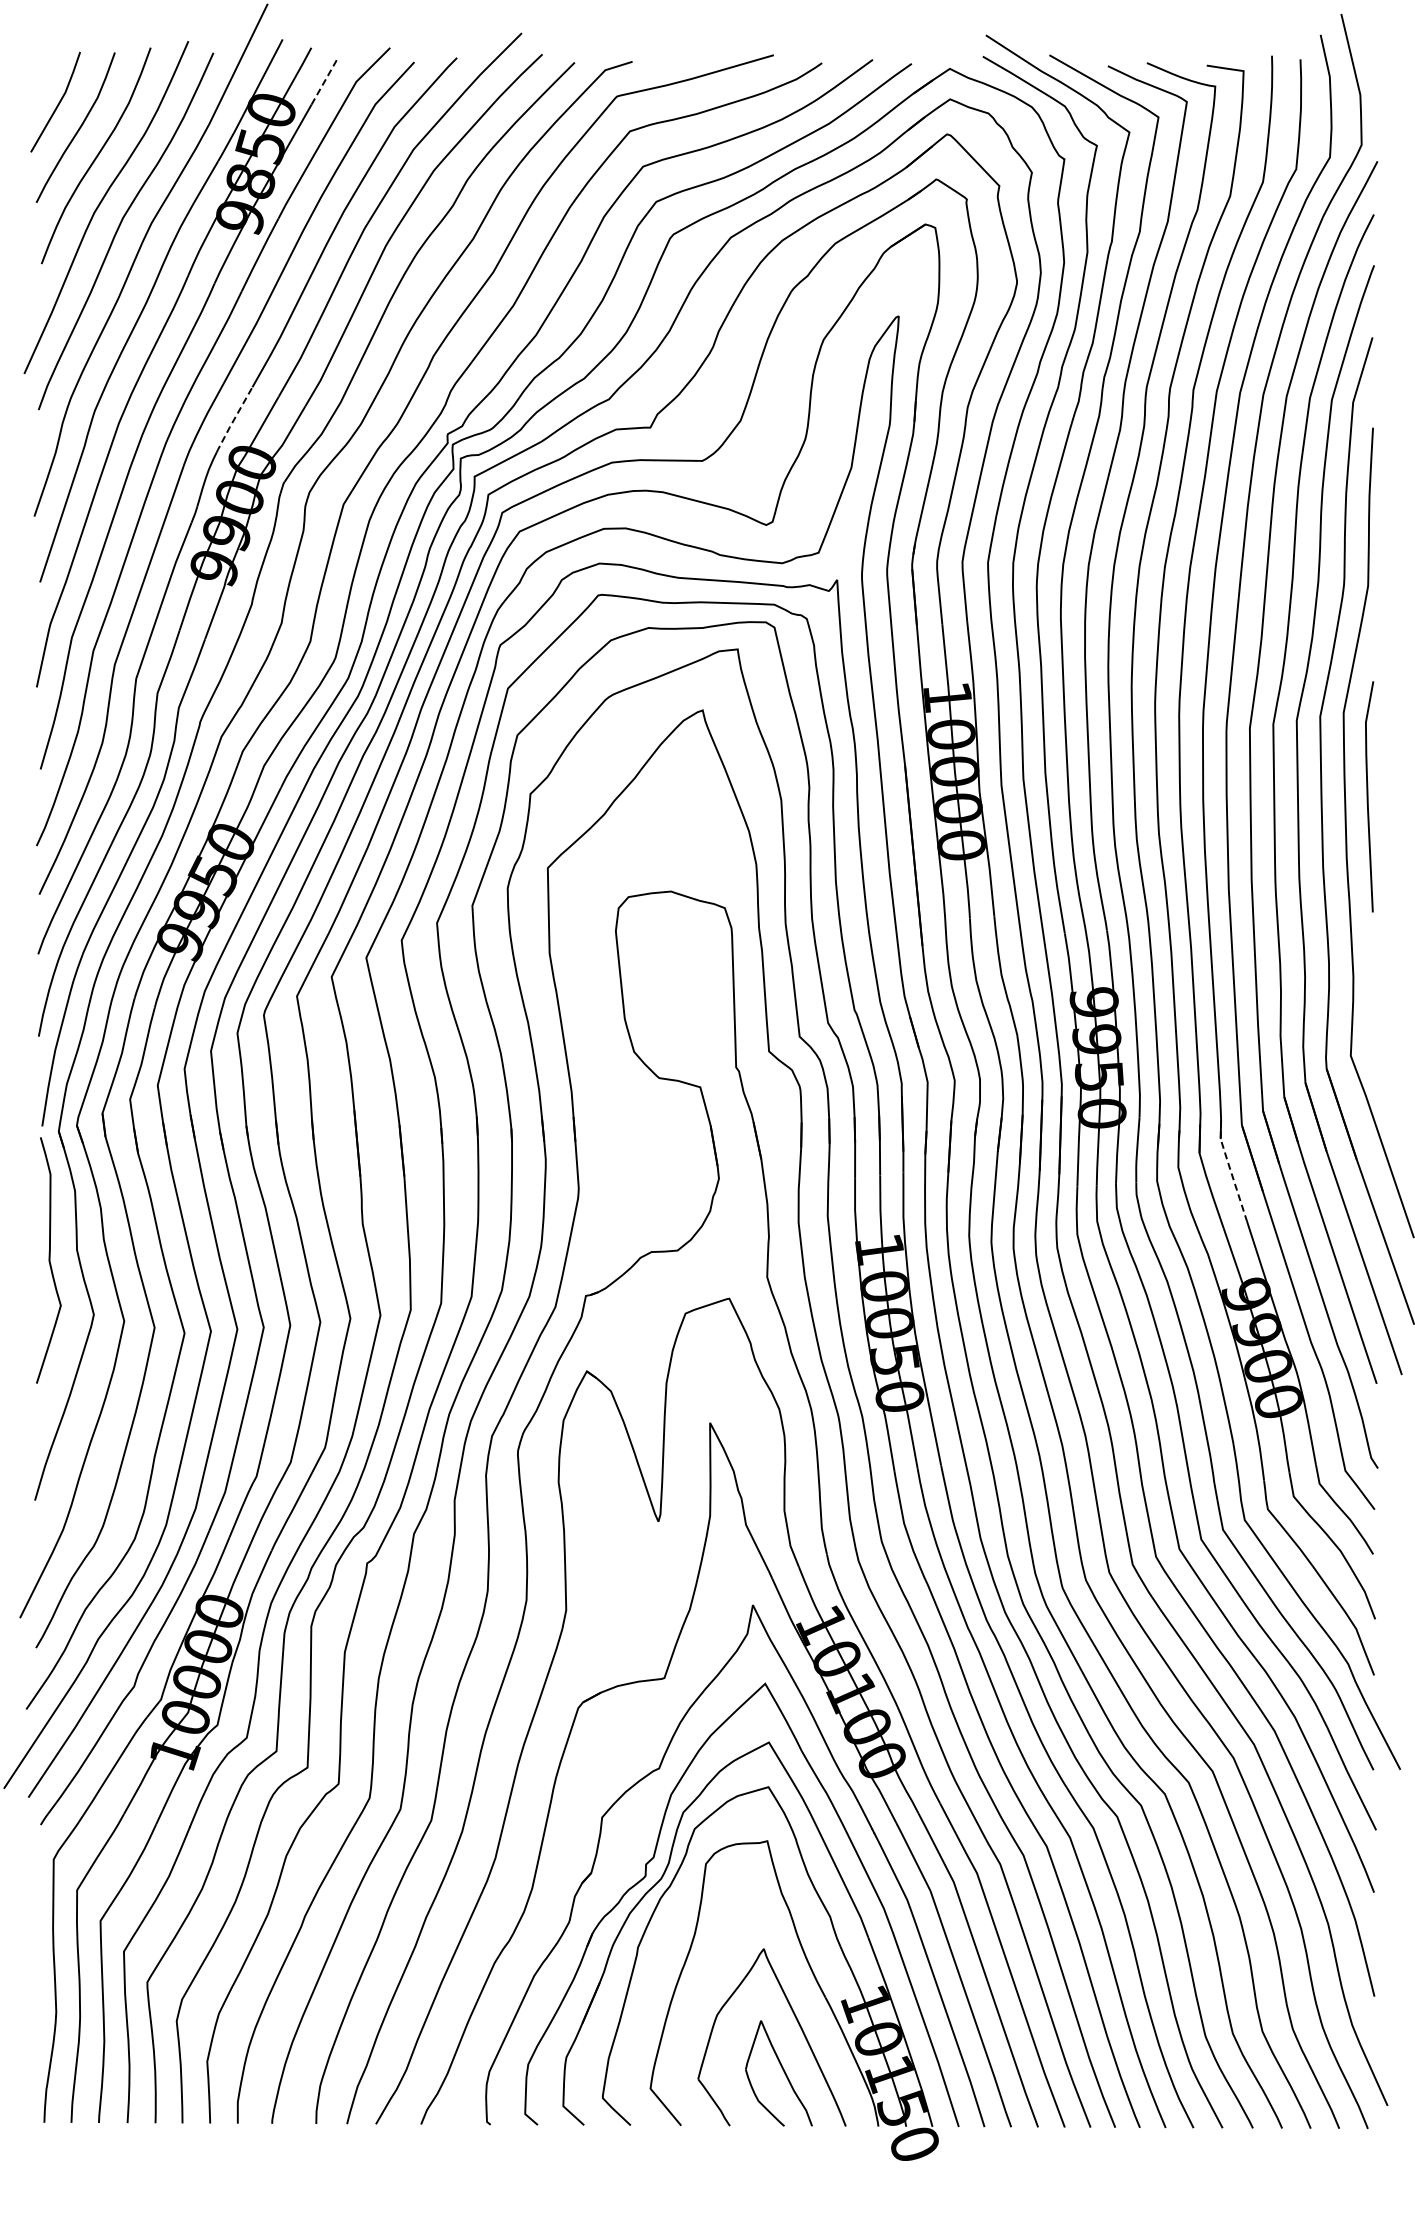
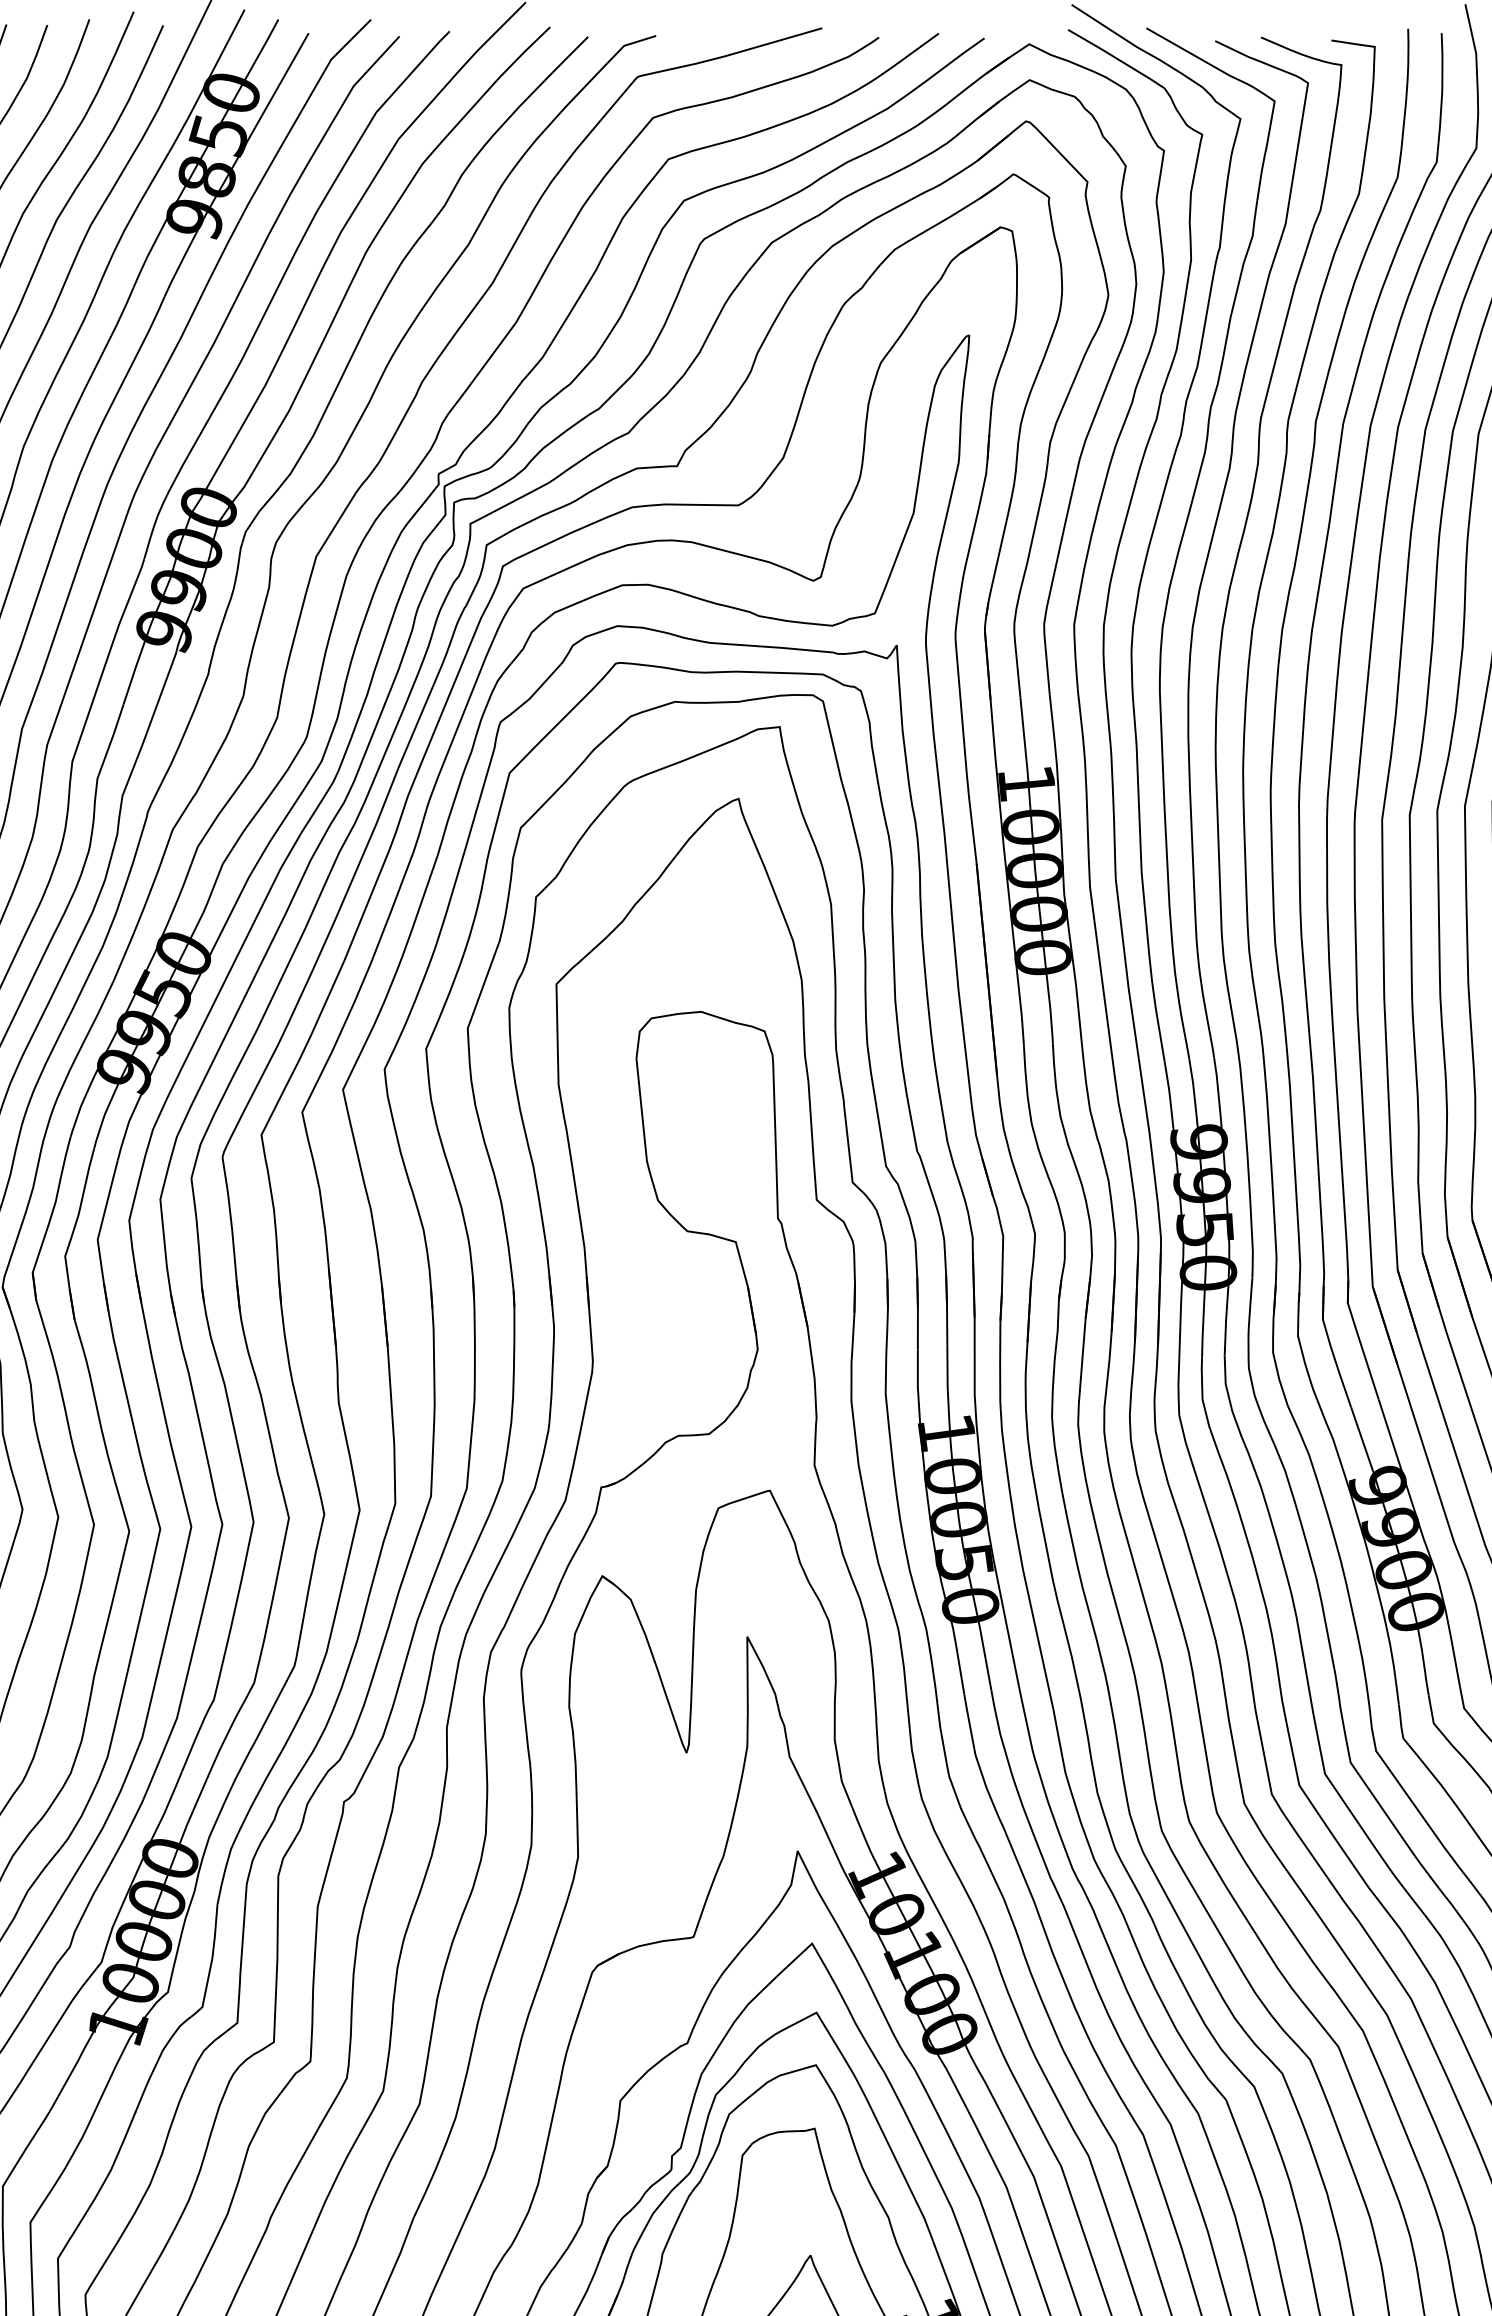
line: (324, 82) -> (293, 60), dashed -> solid
line: (233, 420) -> (186, 457), dashed -> solid
line: (1230, 1169) -> (1359, 1338), dashed -> solid

